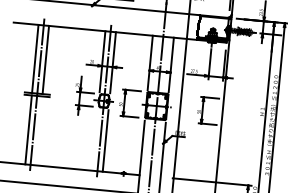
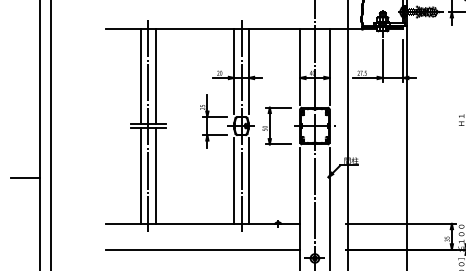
part: (207, 110) -> (385, 125), removed
line: (39, 130) -> (155, 175), added
line: (95, 139) -> (234, 180), added

